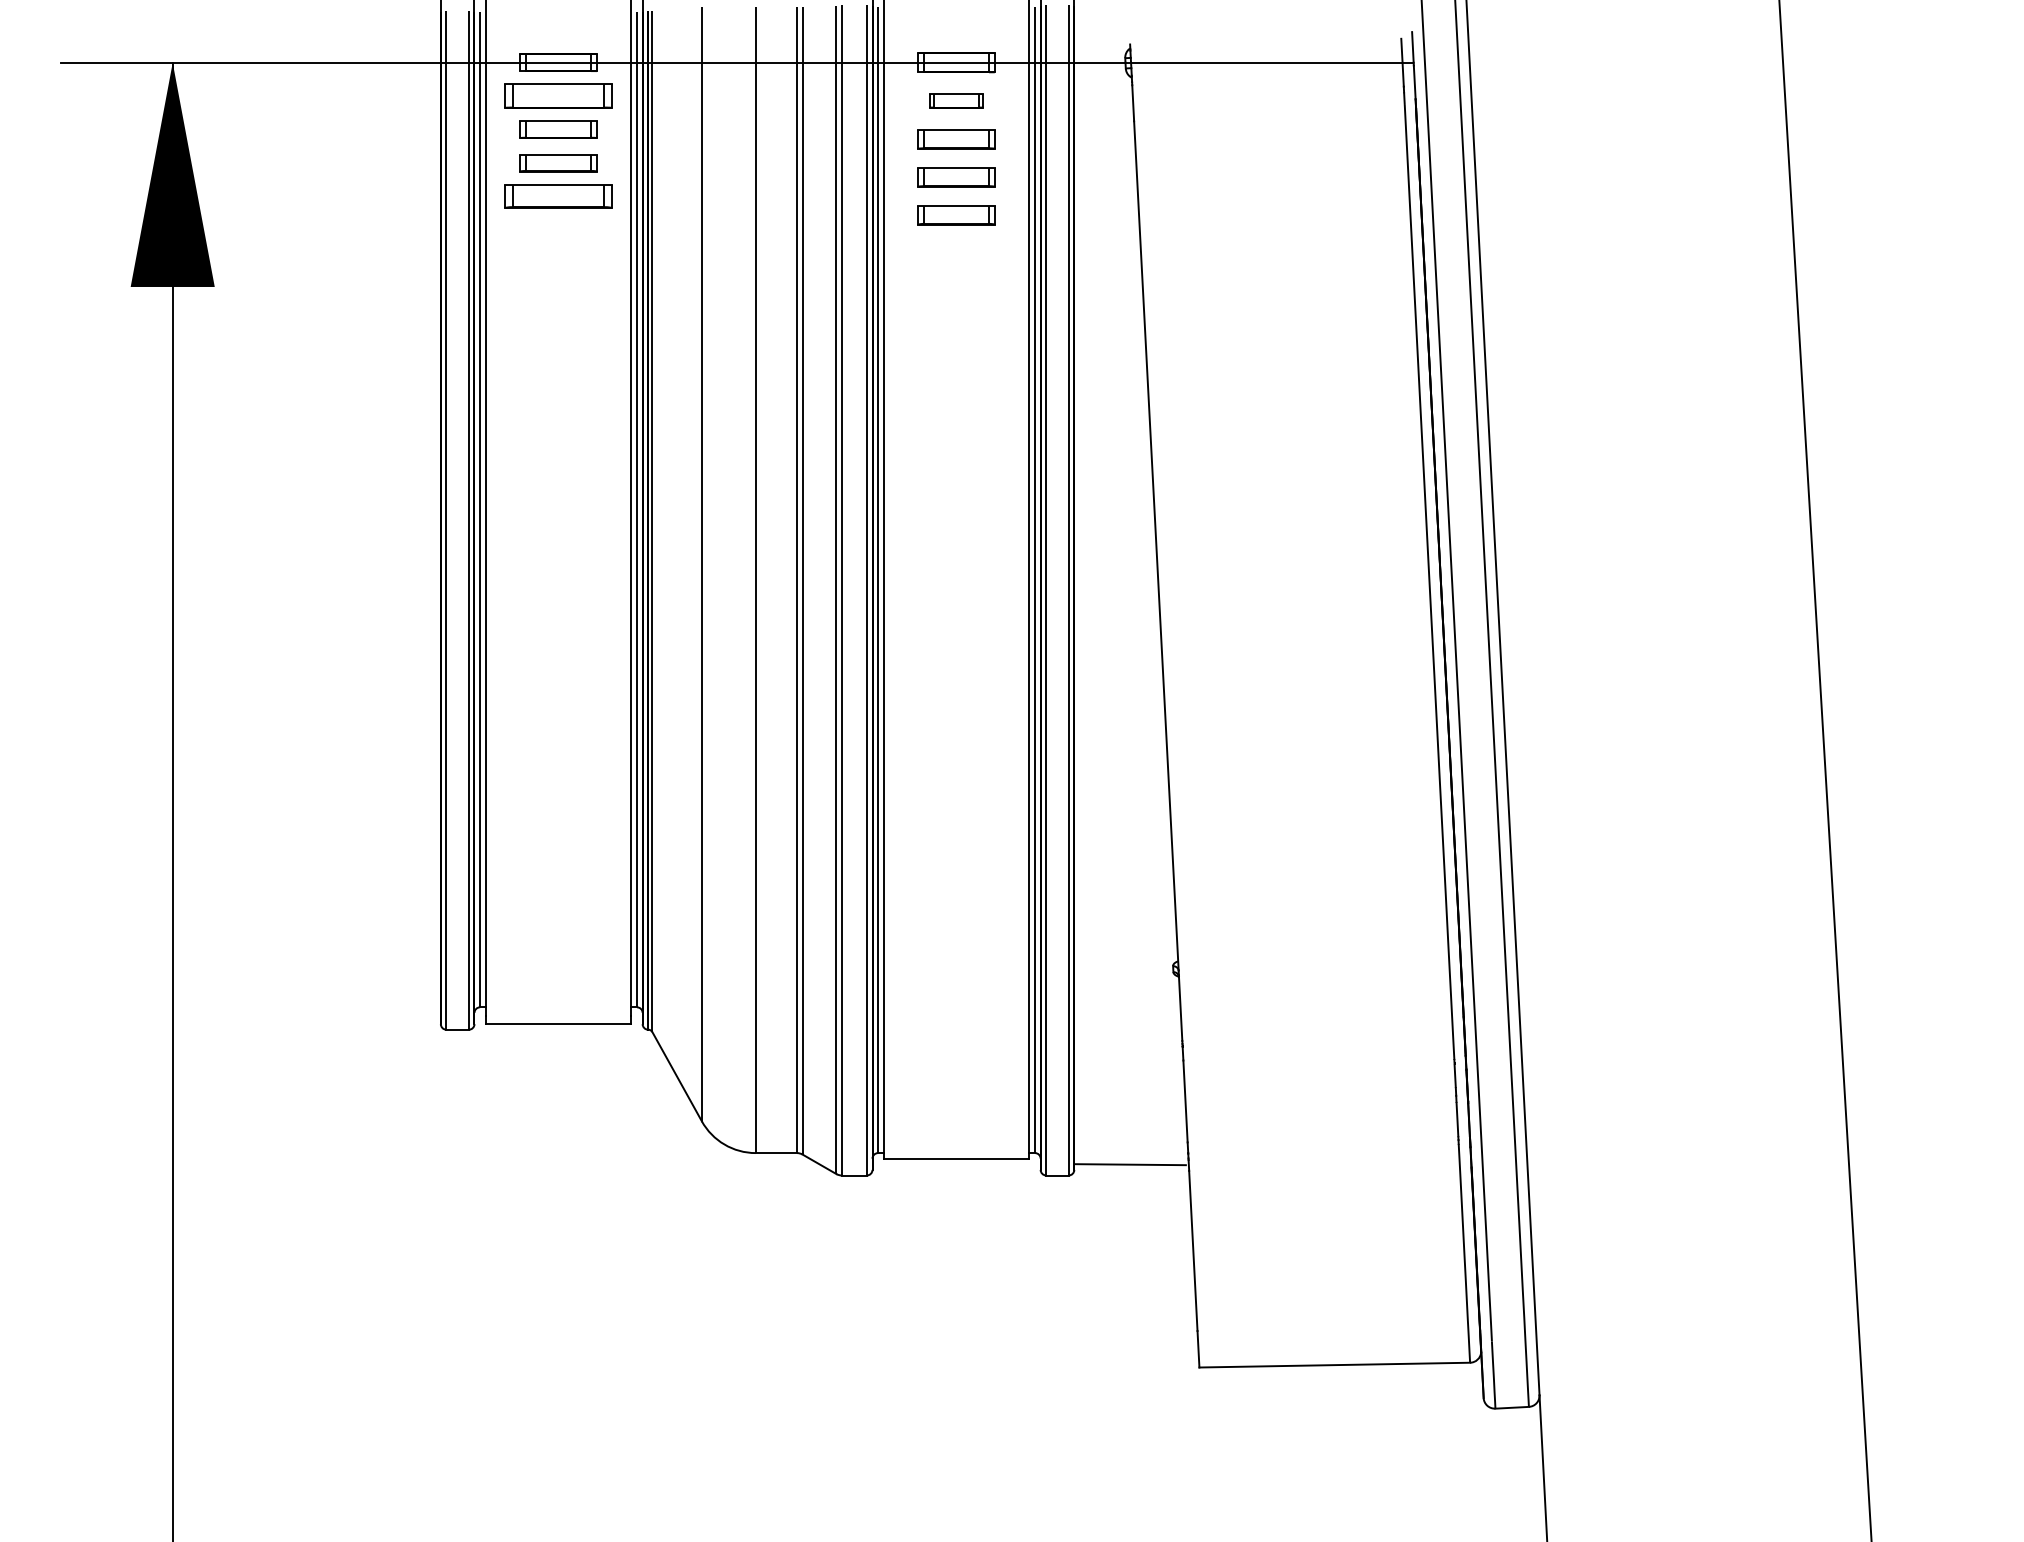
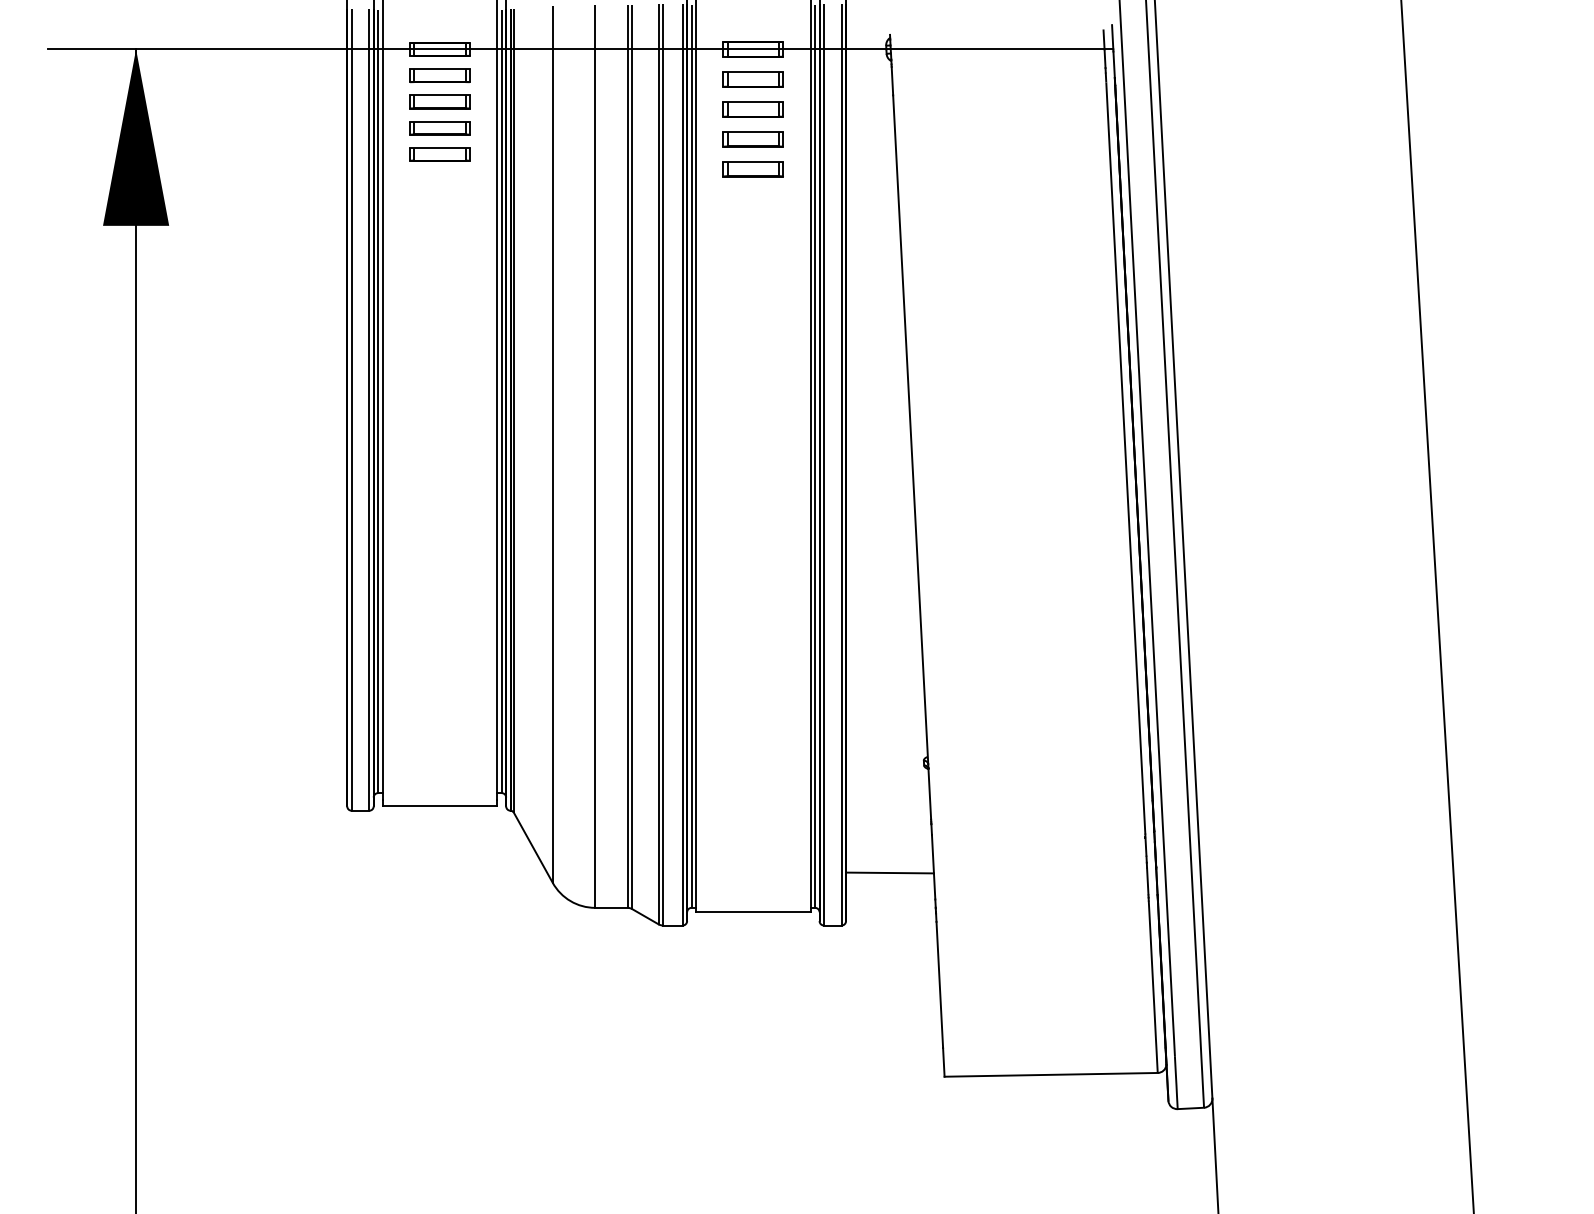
part: (558, 96) -> (439, 75), size x0.71
part: (955, 101) -> (752, 79), size x1.43
part: (558, 196) -> (439, 154), size x0.71
line: (1129, 1164) -> (889, 872), moved

